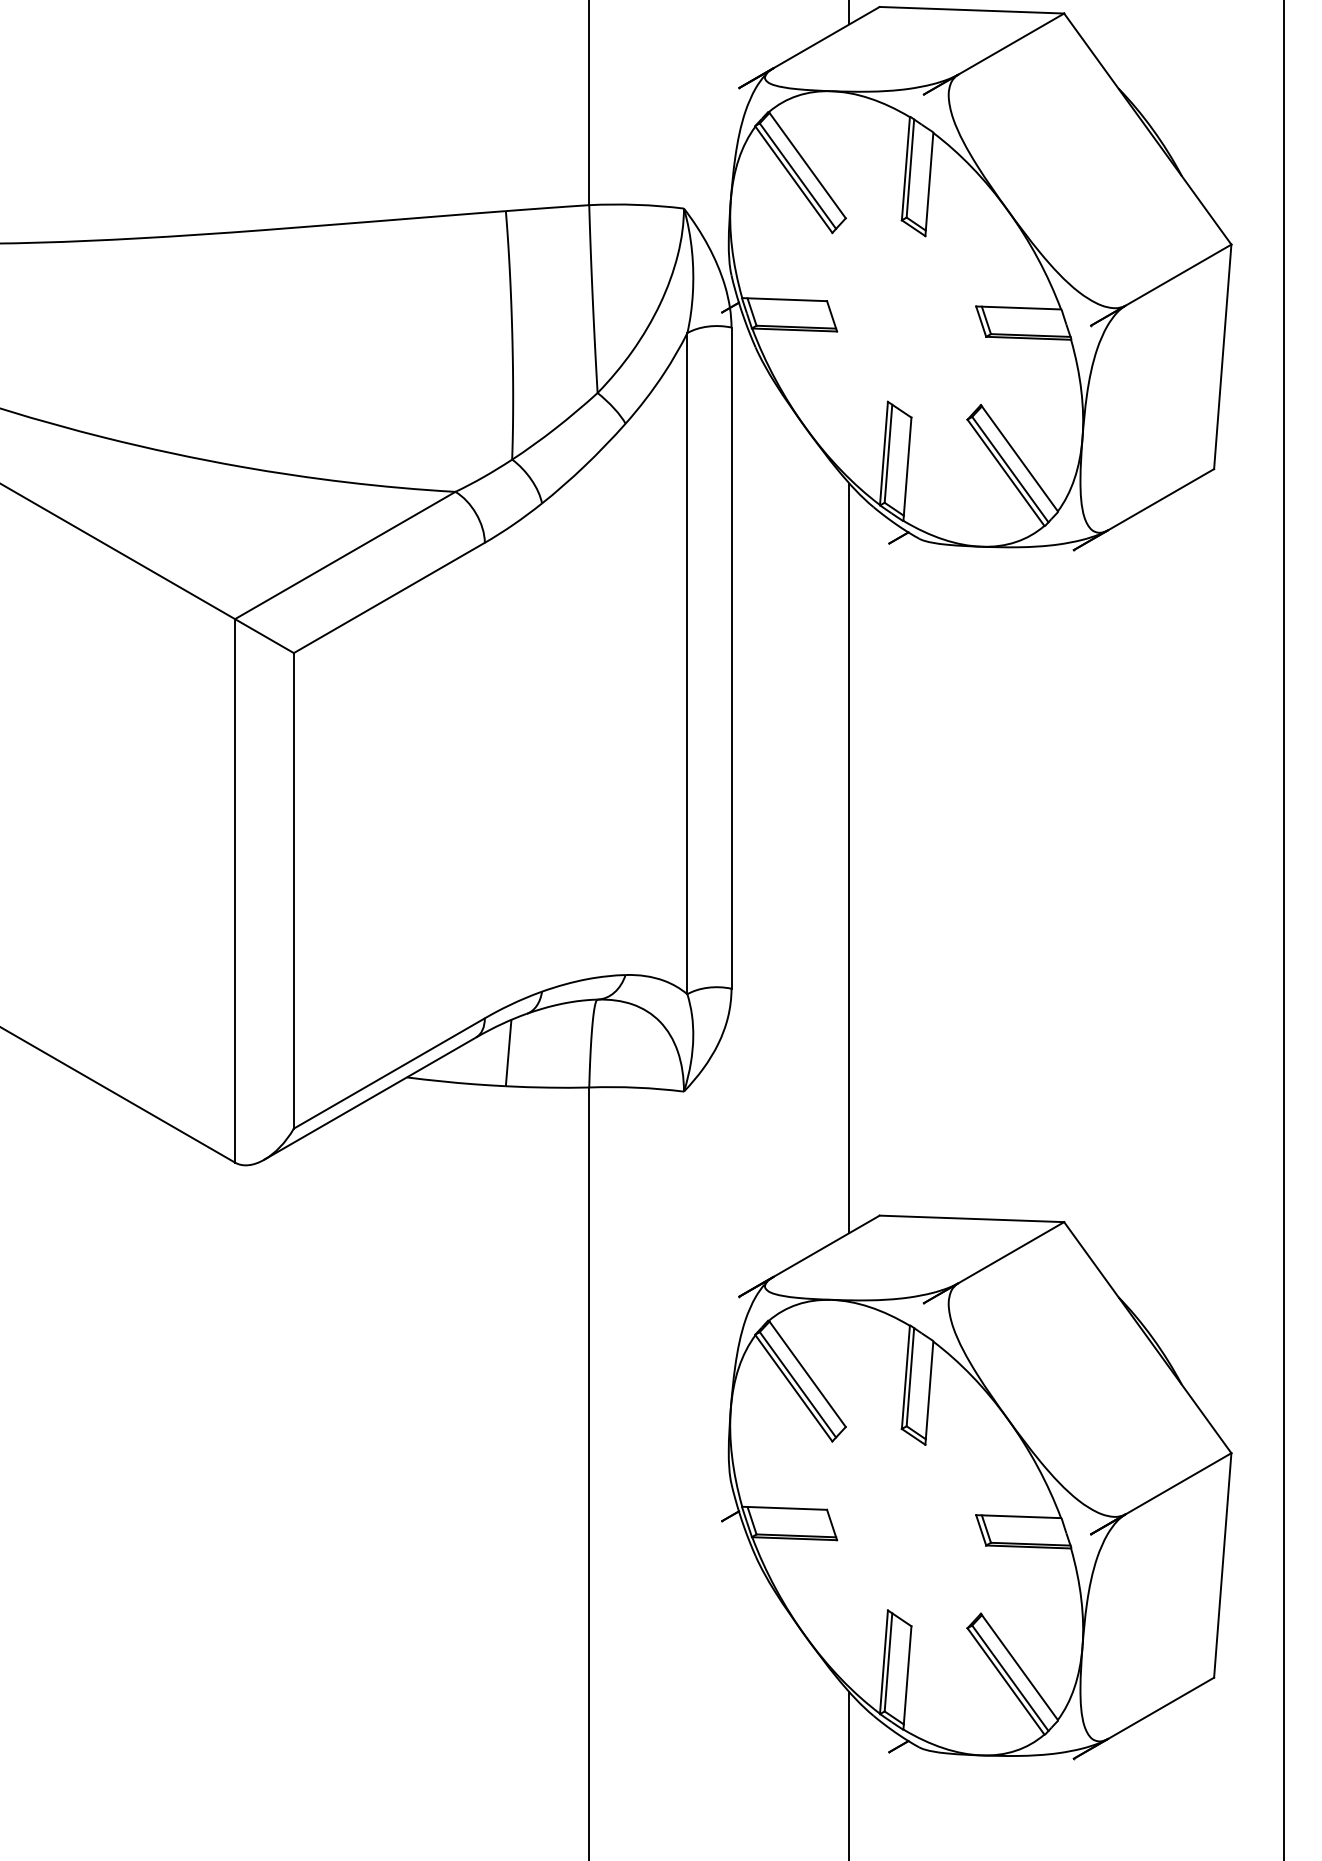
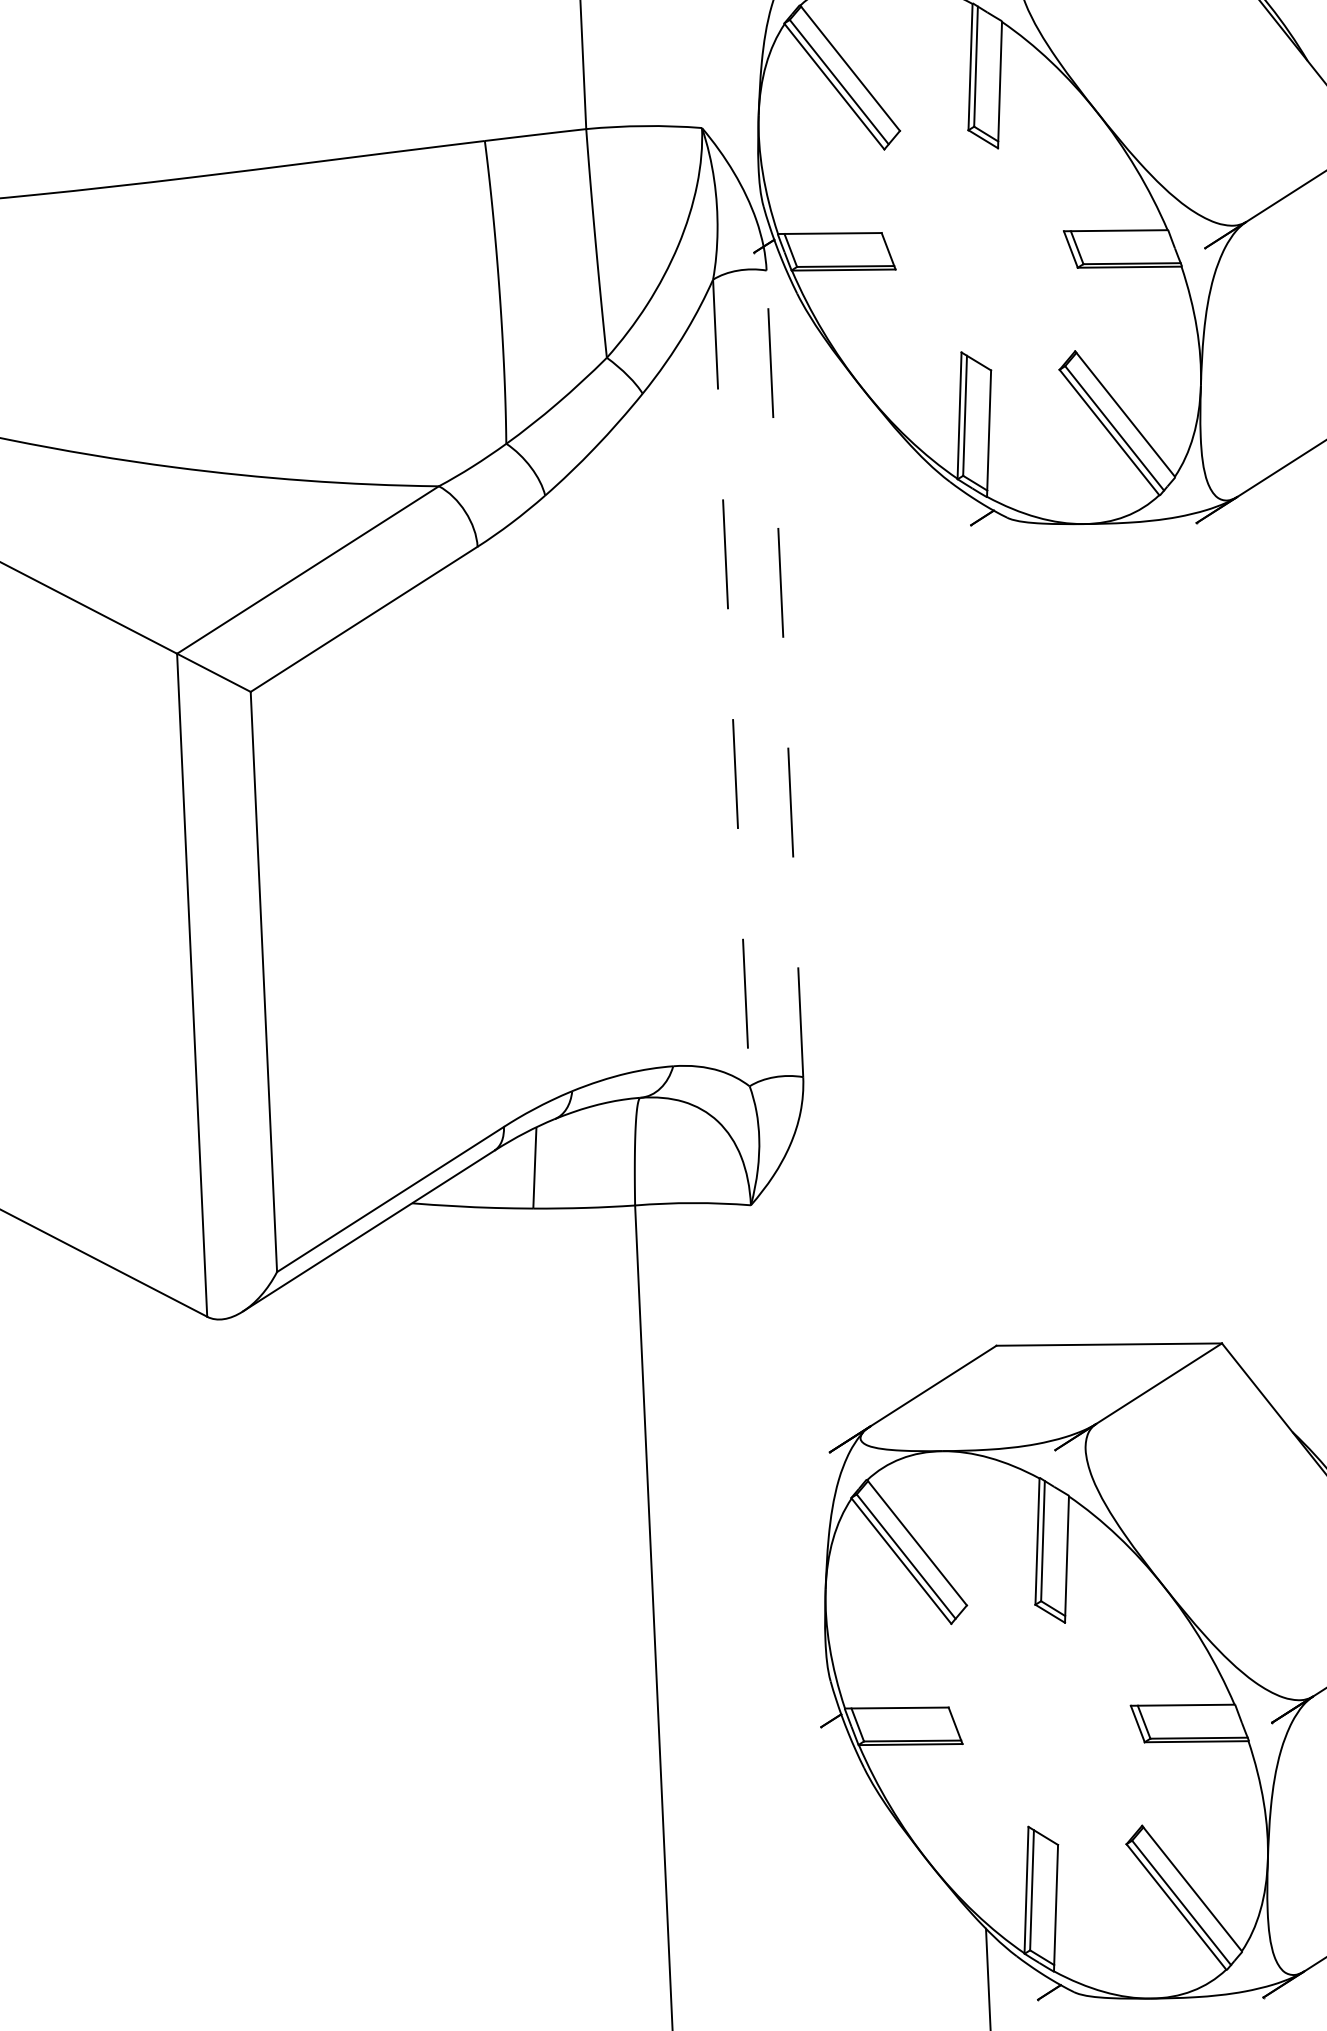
line: (731, 658) -> (784, 674), solid -> dashed
line: (687, 663) -> (731, 682), solid -> dashed
line: (849, 858) -> (939, 911), removed

